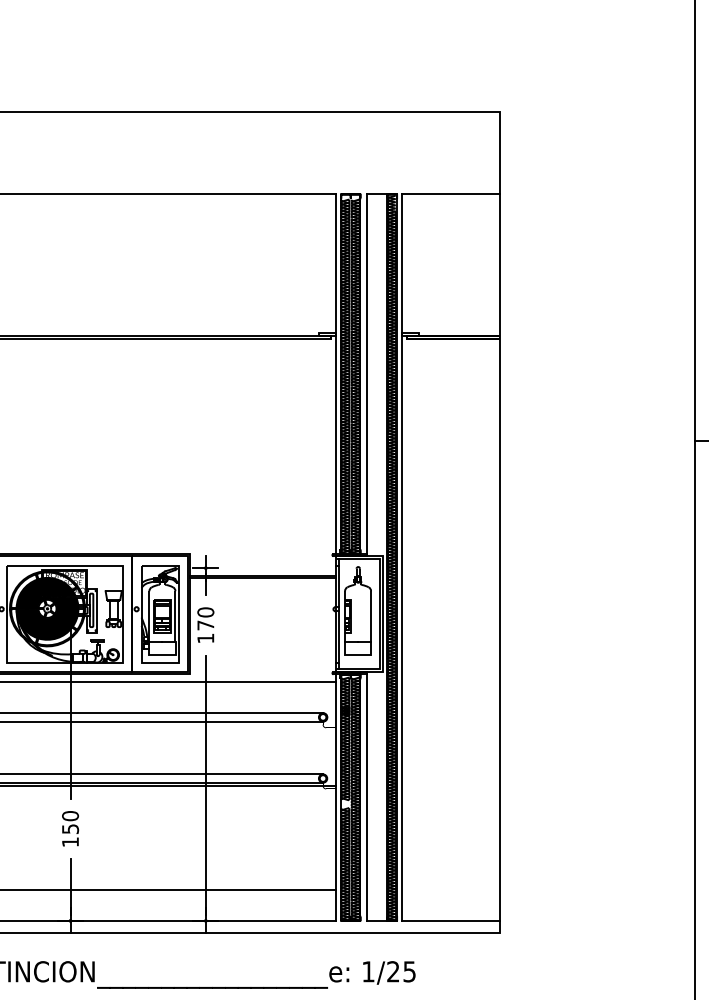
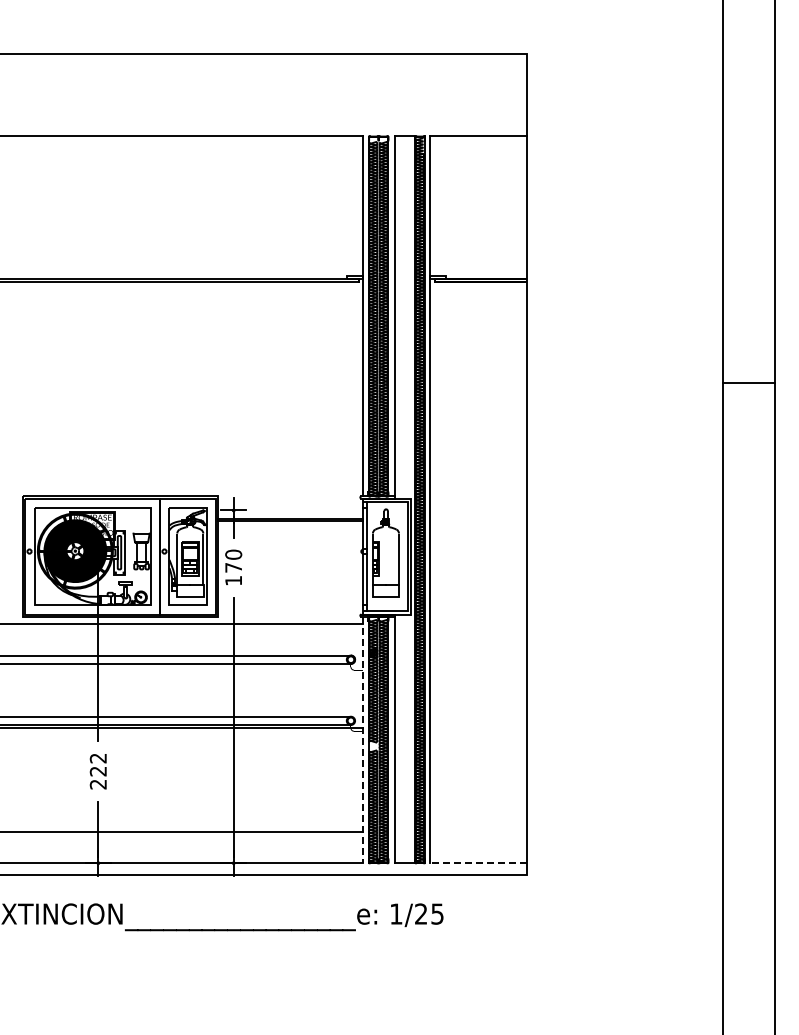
line: (335, 798) -> (363, 740), solid -> dashed
text: (69, 829) -> (97, 771), 150 -> 222
line: (450, 921) -> (478, 863), solid -> dashed

